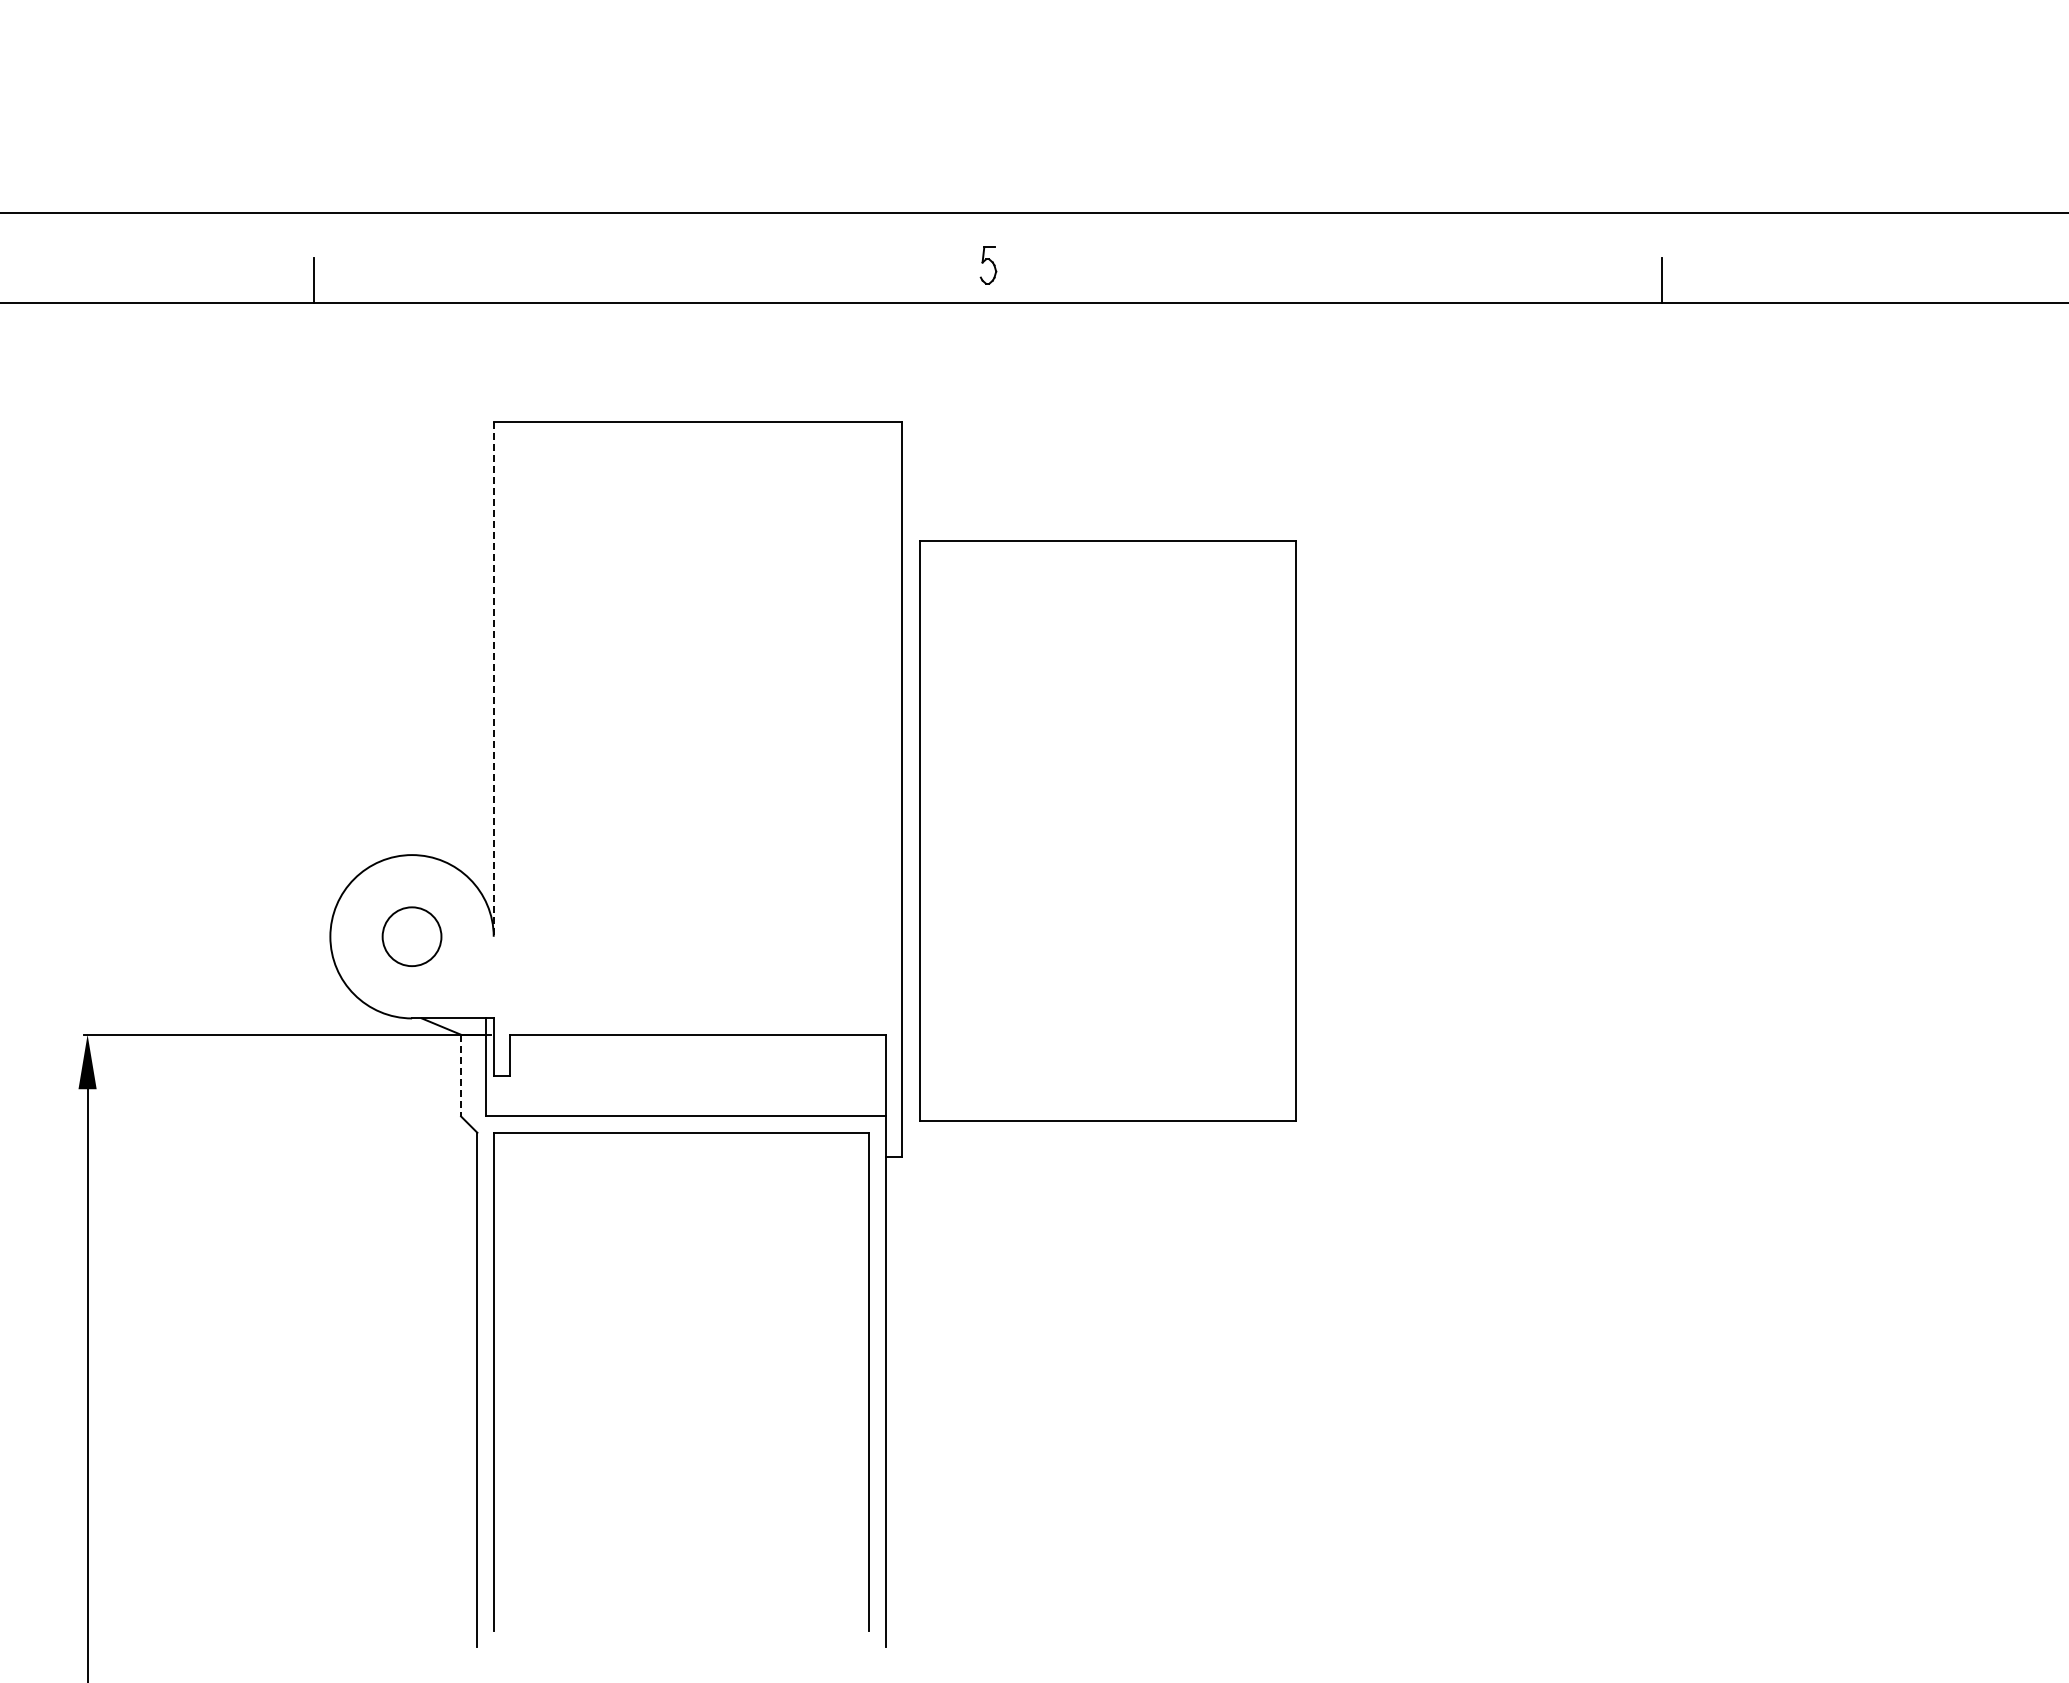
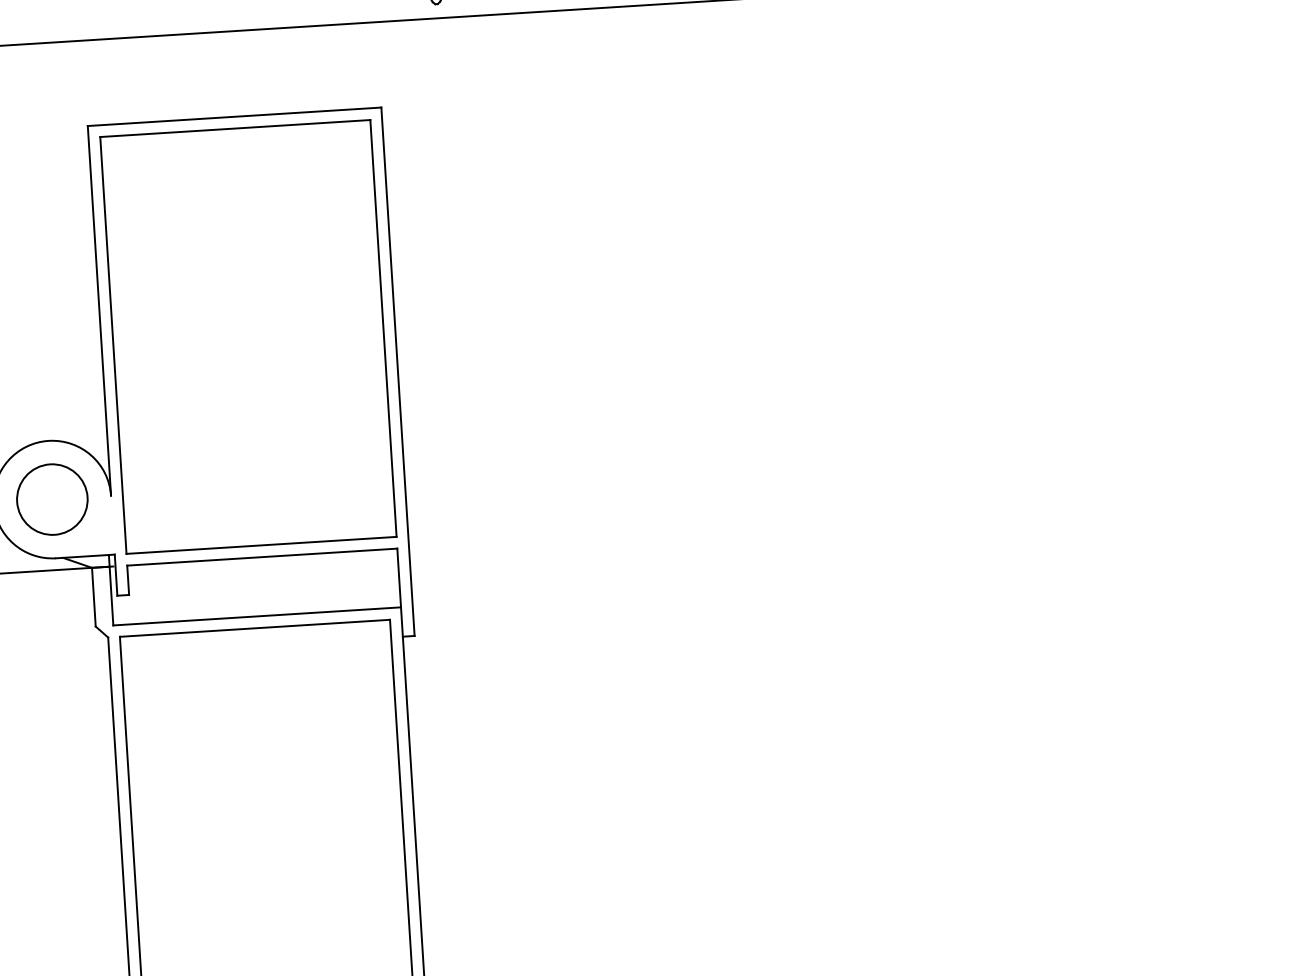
line: (493, 679) -> (99, 311), dashed -> solid
part: (1107, 830) -> (248, 336), moved
circle: (412, 936) -> (52, 499), size x1.67
line: (461, 1075) -> (94, 597), dashed -> solid

